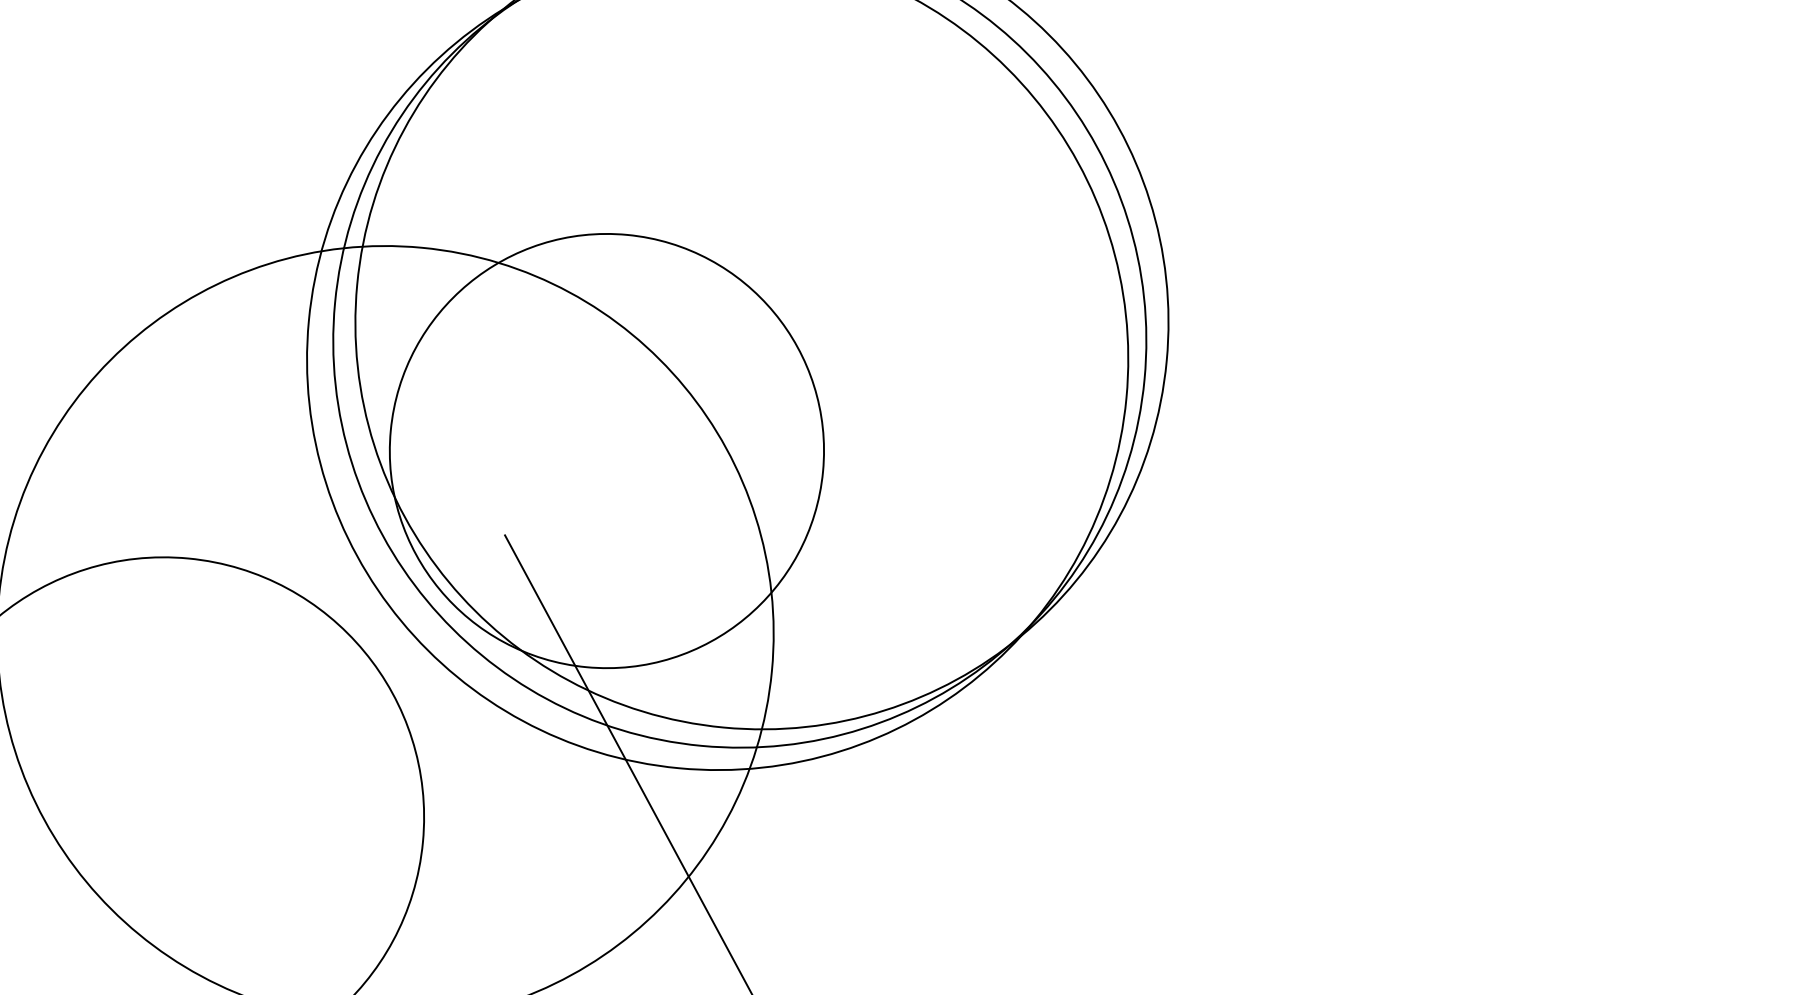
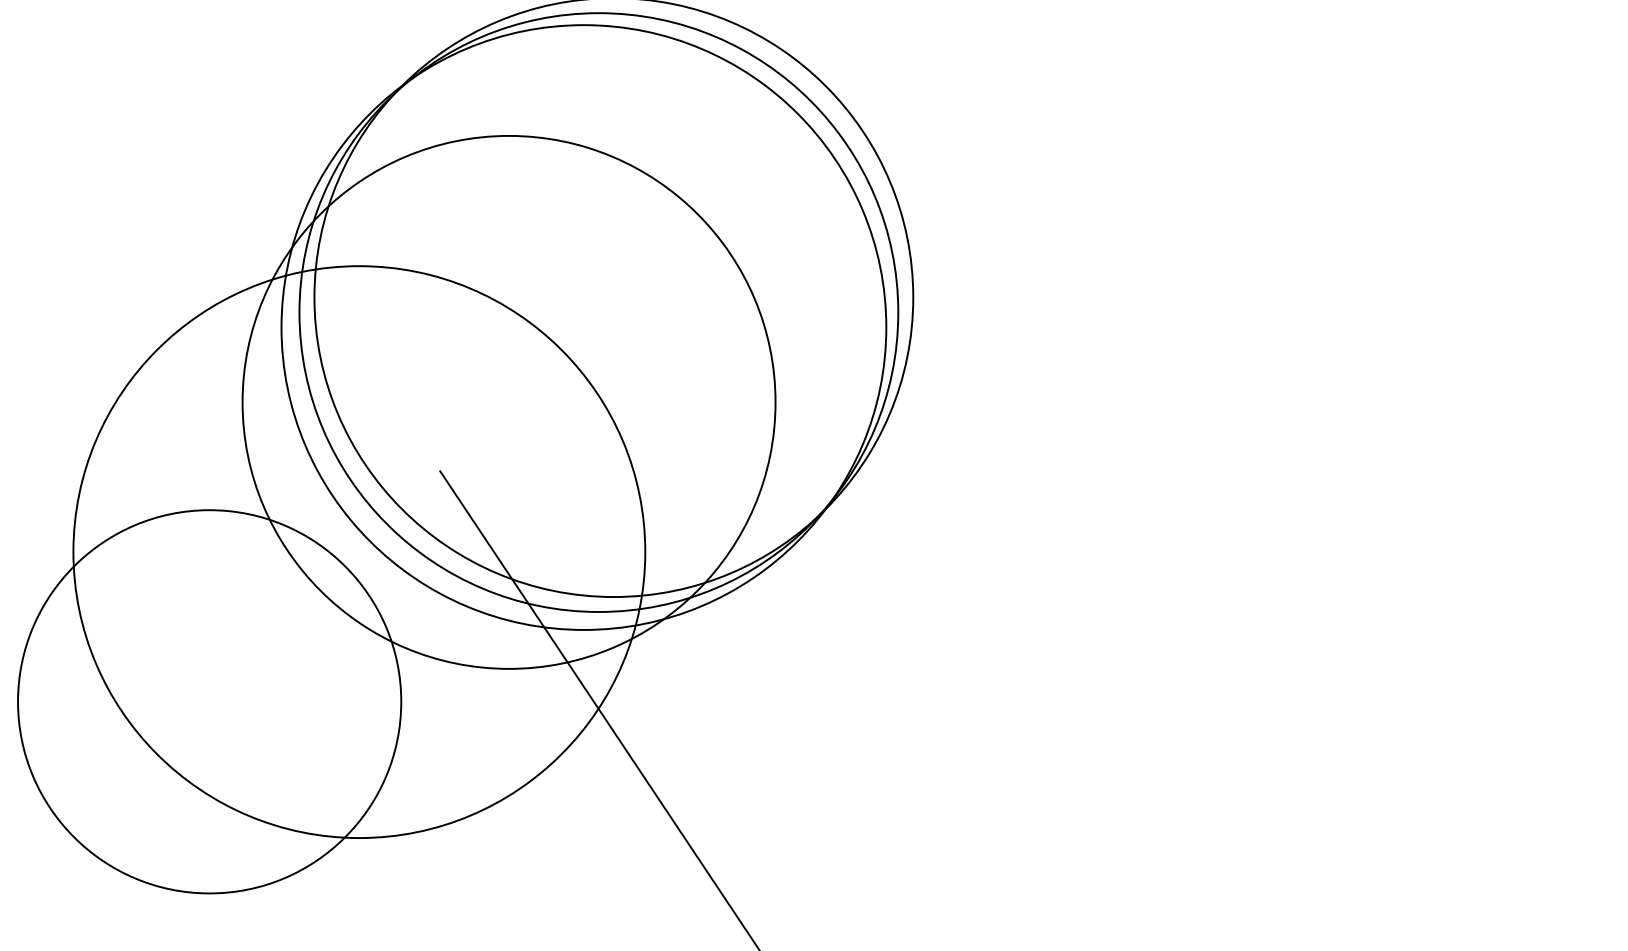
circle: (606, 449) -> (508, 401), size x1.67

